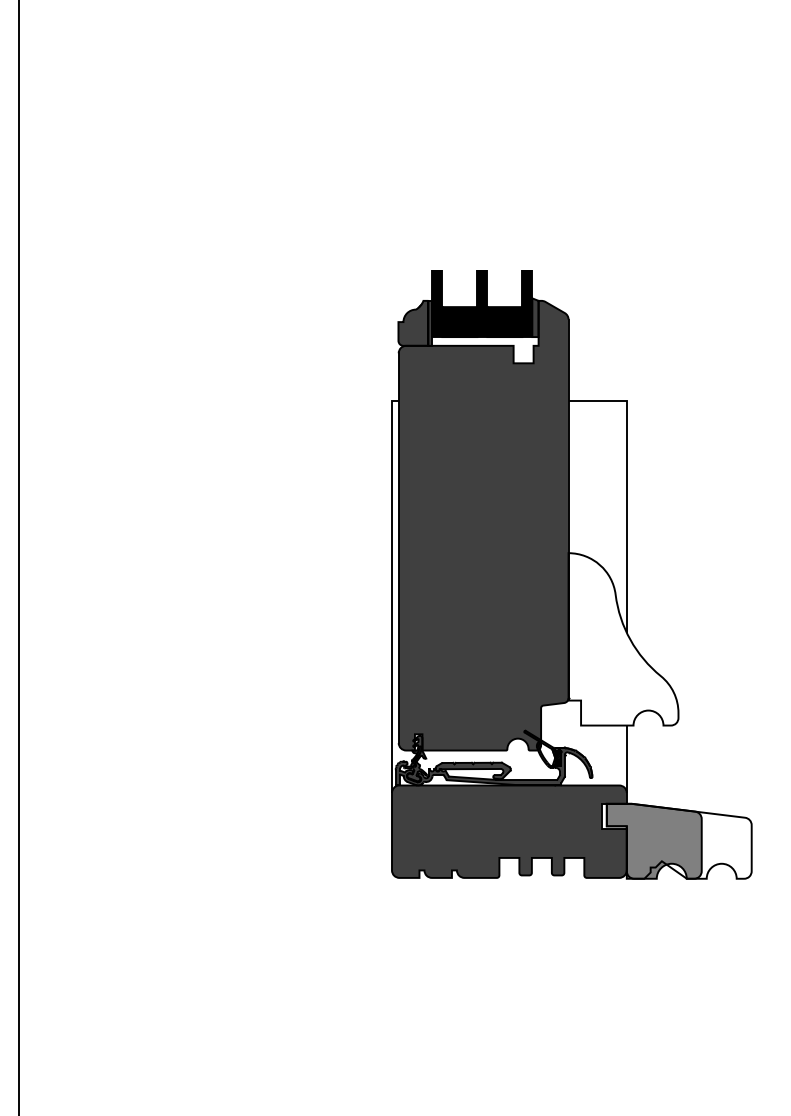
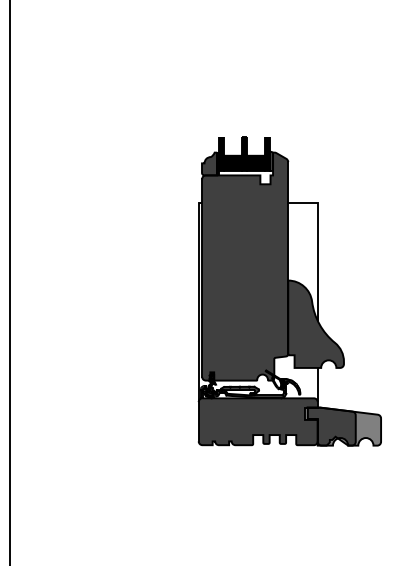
fill: (622, 637) -> (315, 323), added
fill: (679, 841) -> (344, 426), added

